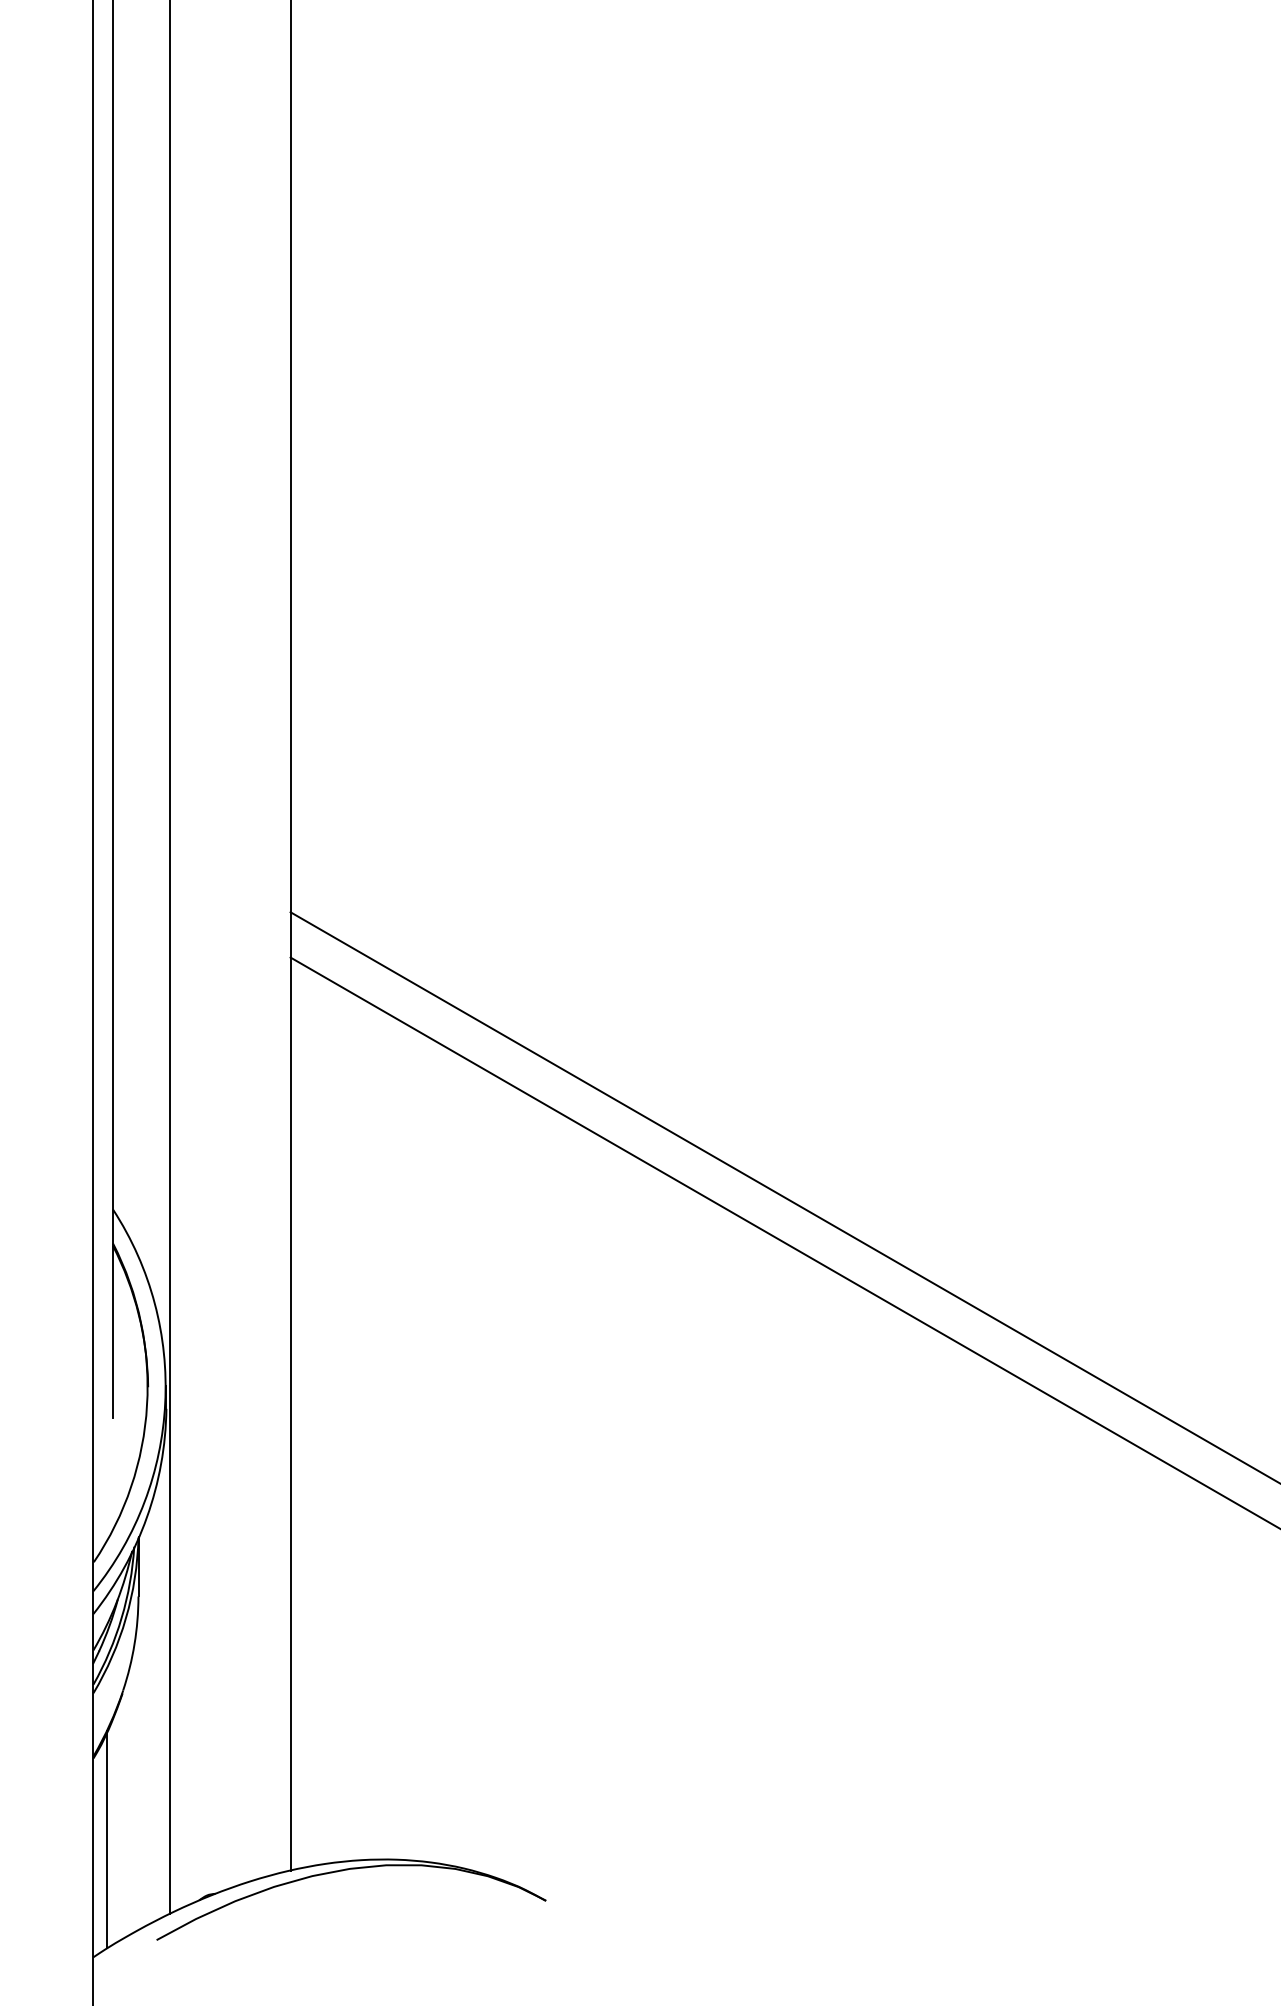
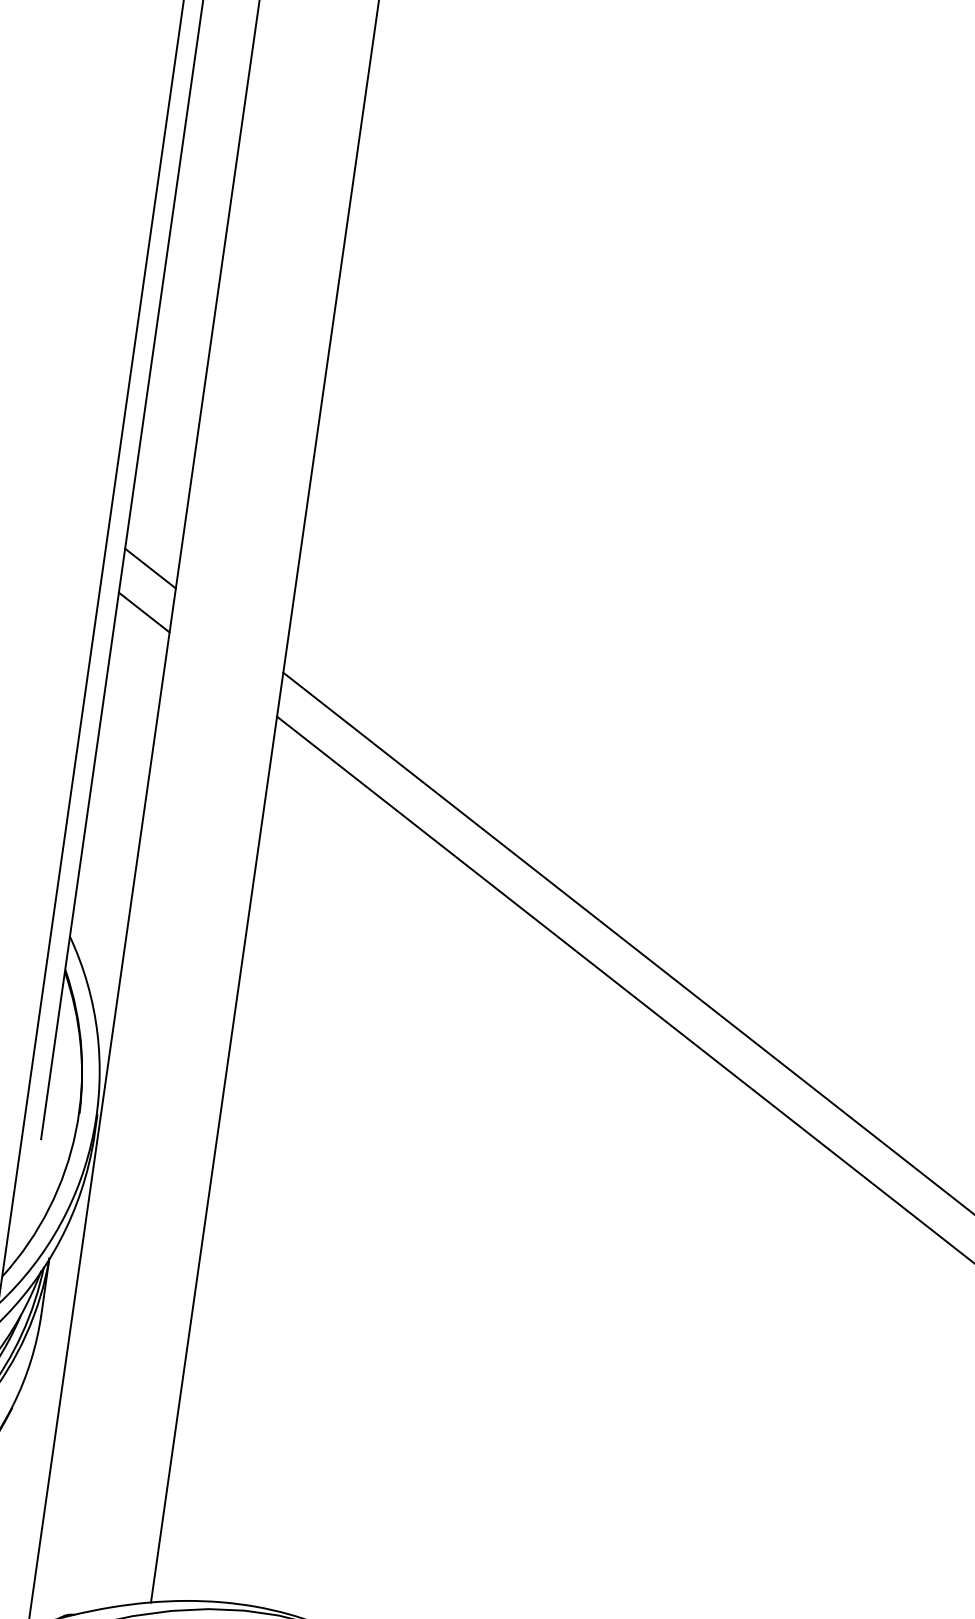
line: (141, 825) -> (150, 567), added
line: (141, 871) -> (144, 612), added

